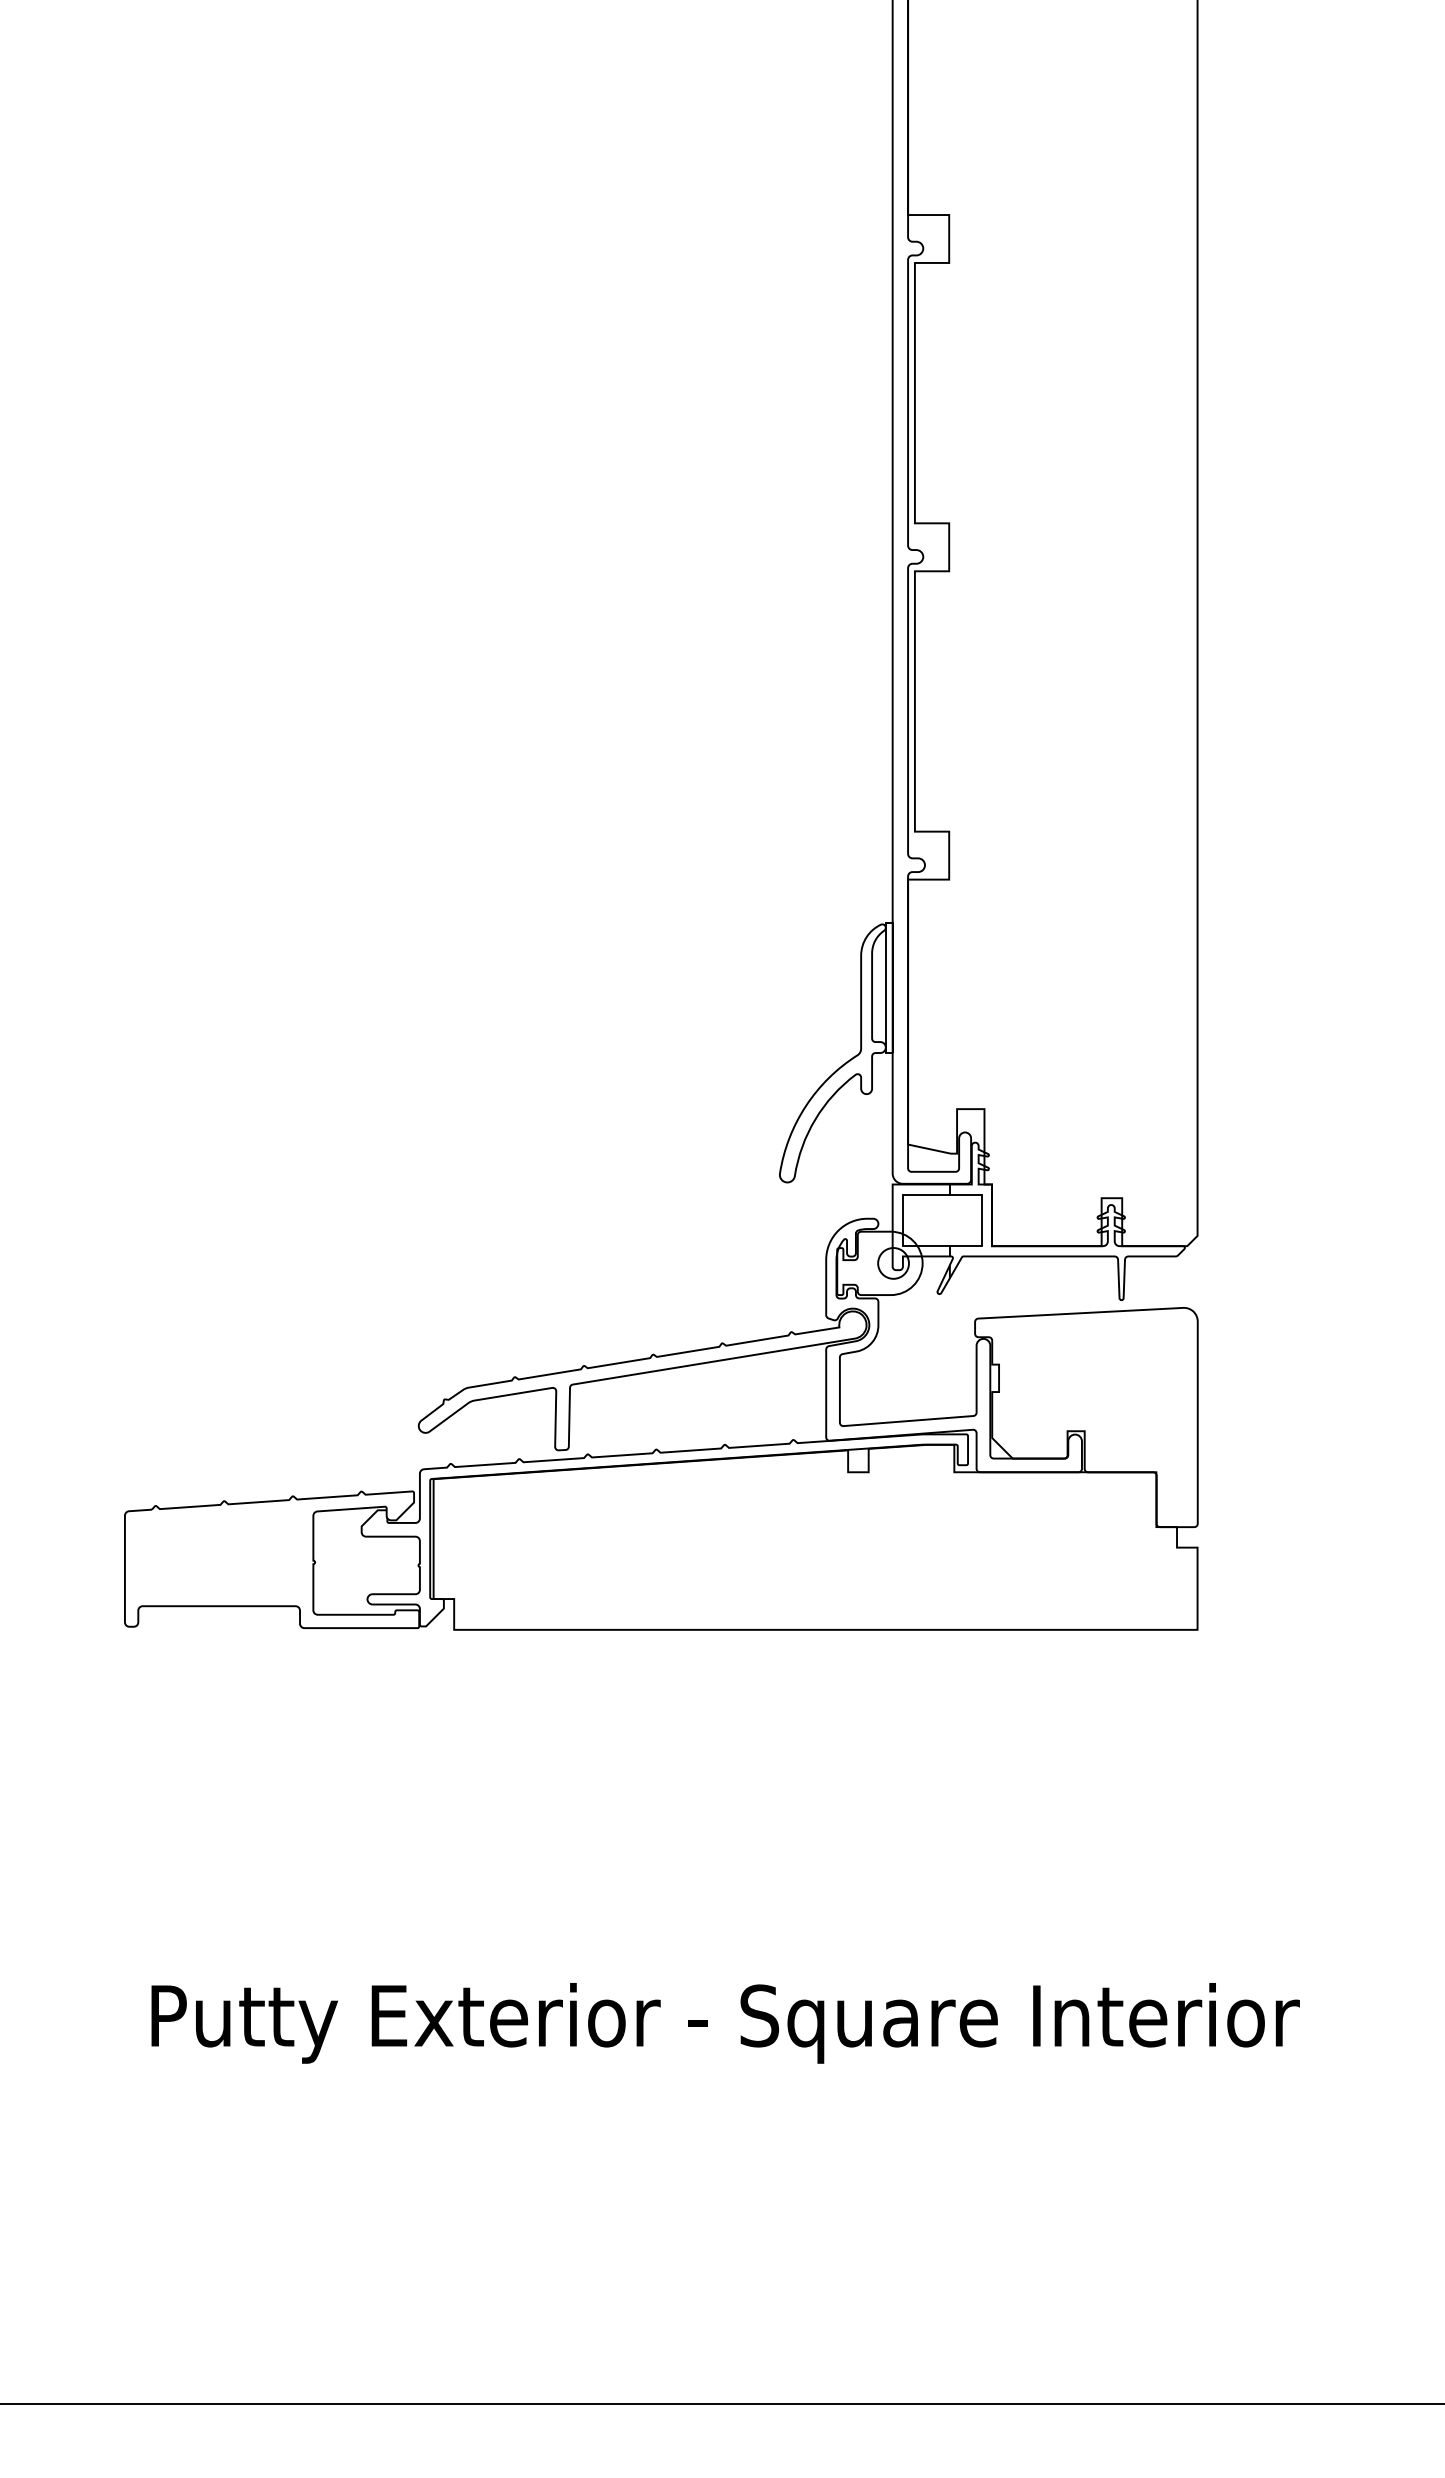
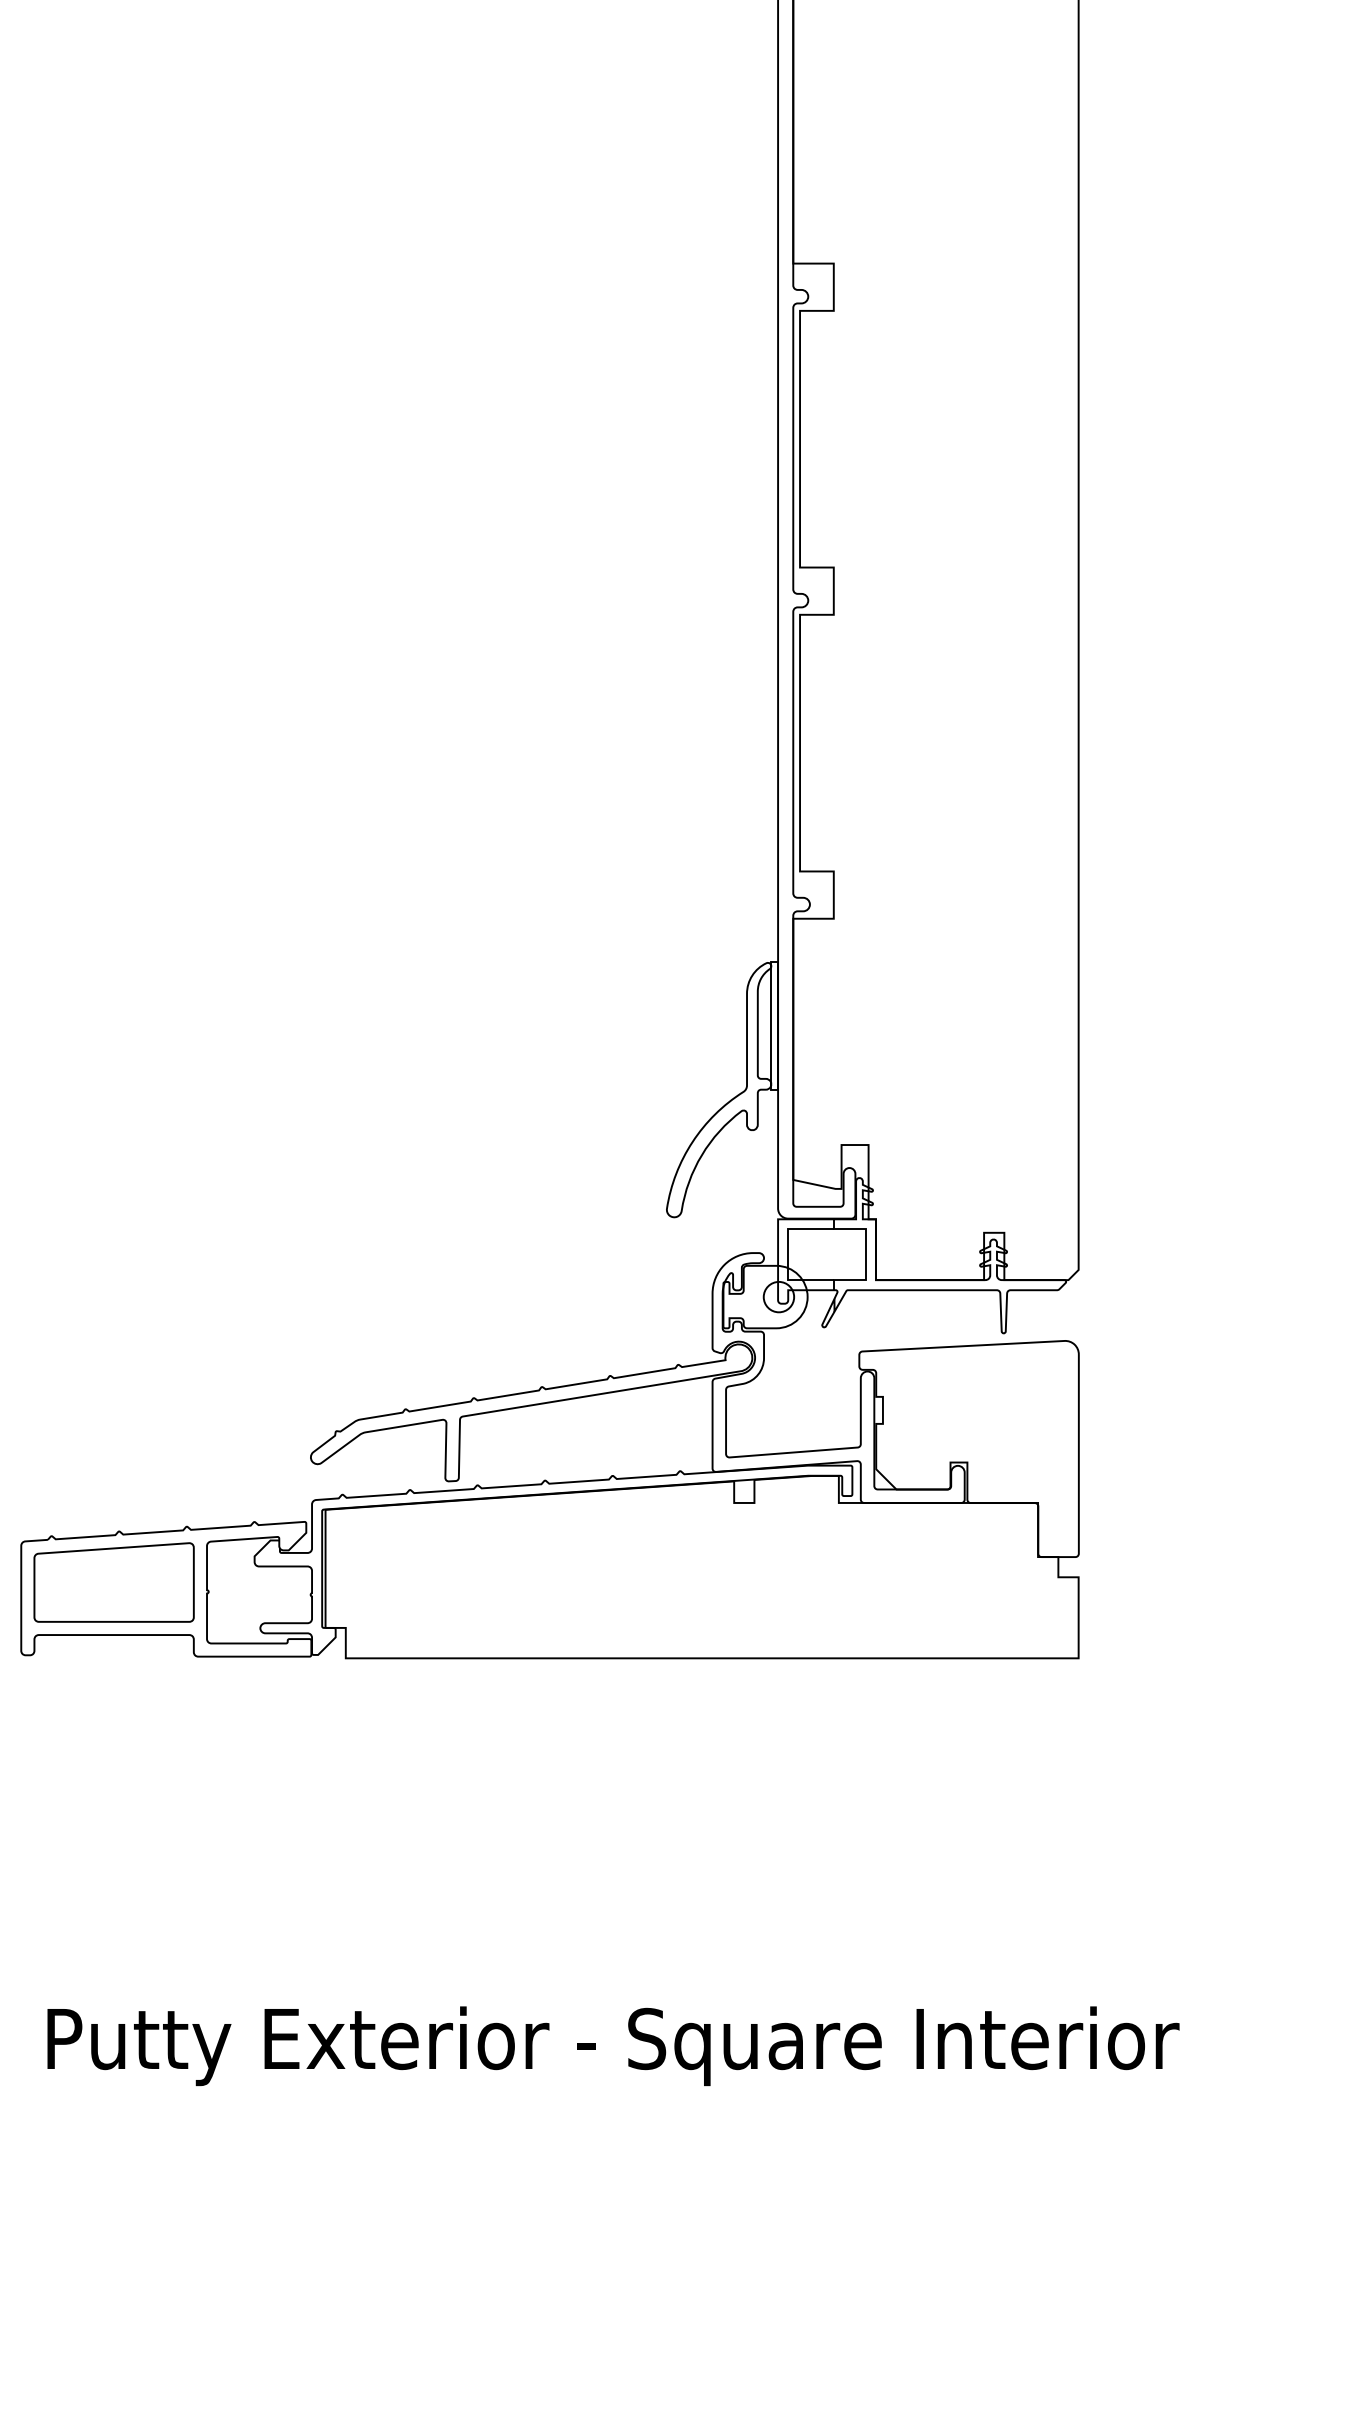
part: (218, 1552) -> (113, 1582), added

